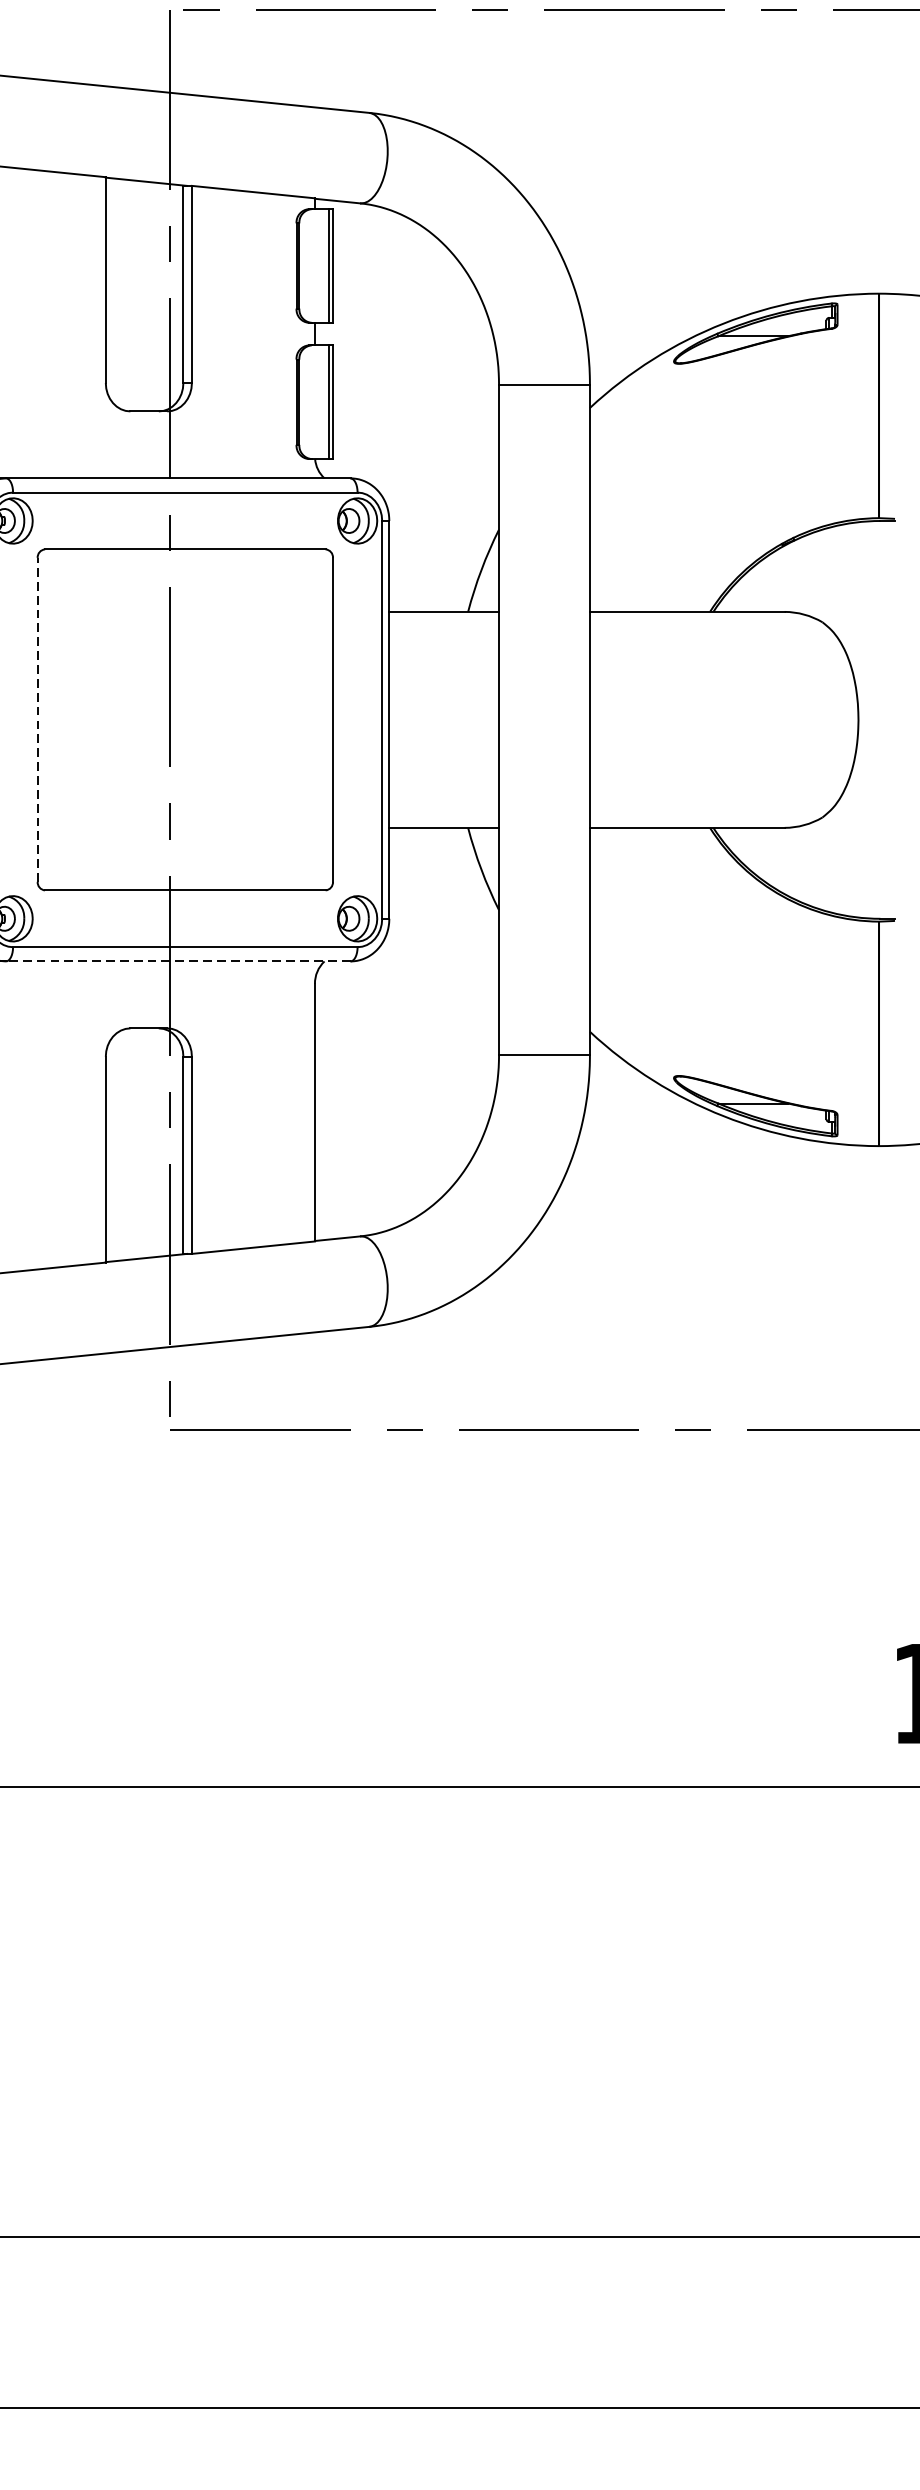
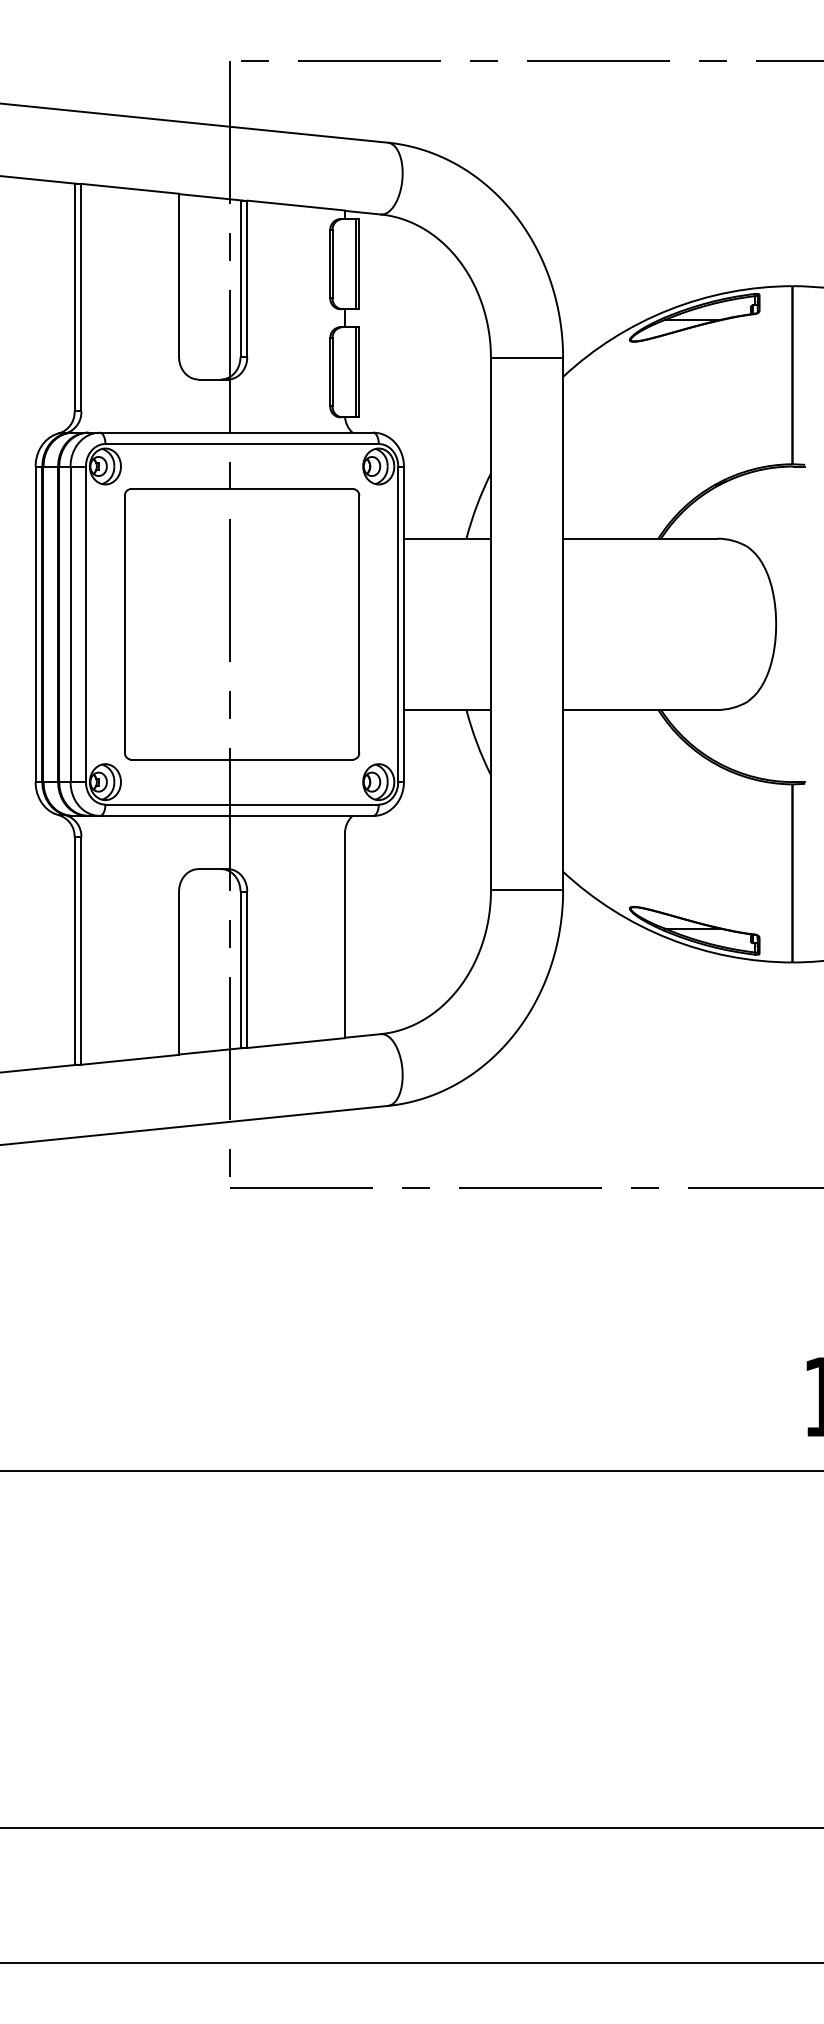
line: (37, 720) -> (124, 624), dashed -> solid
line: (178, 960) -> (236, 815), dashed -> solid

